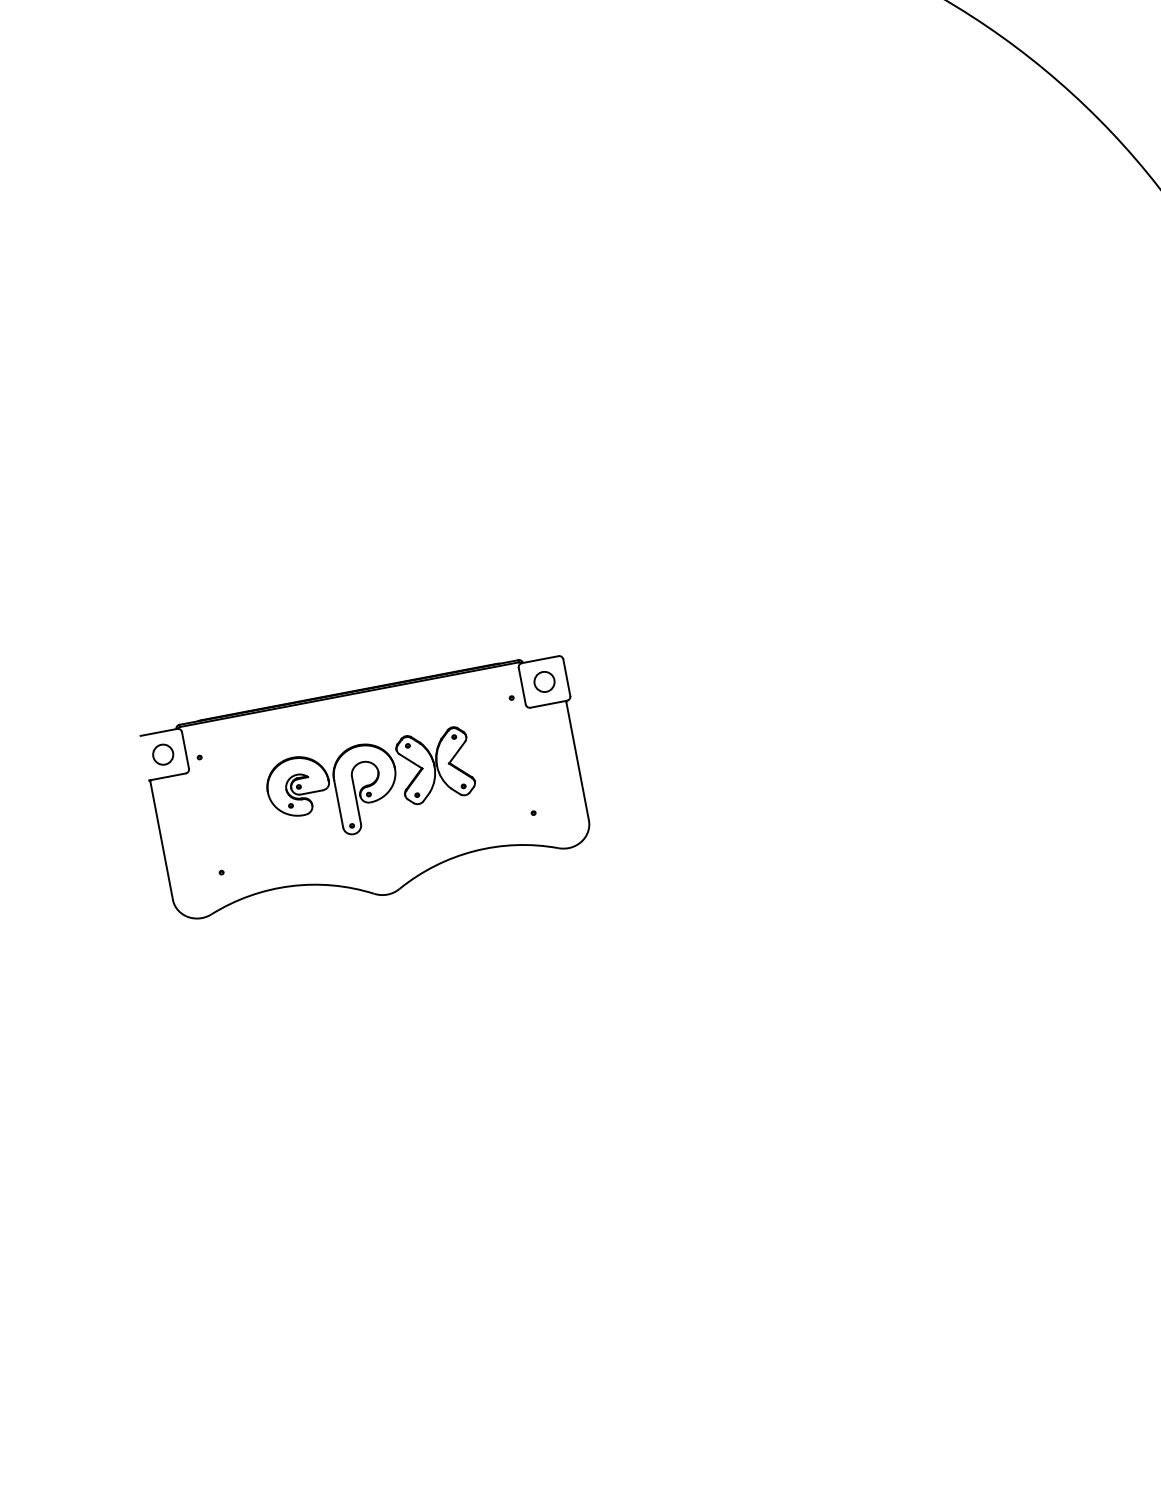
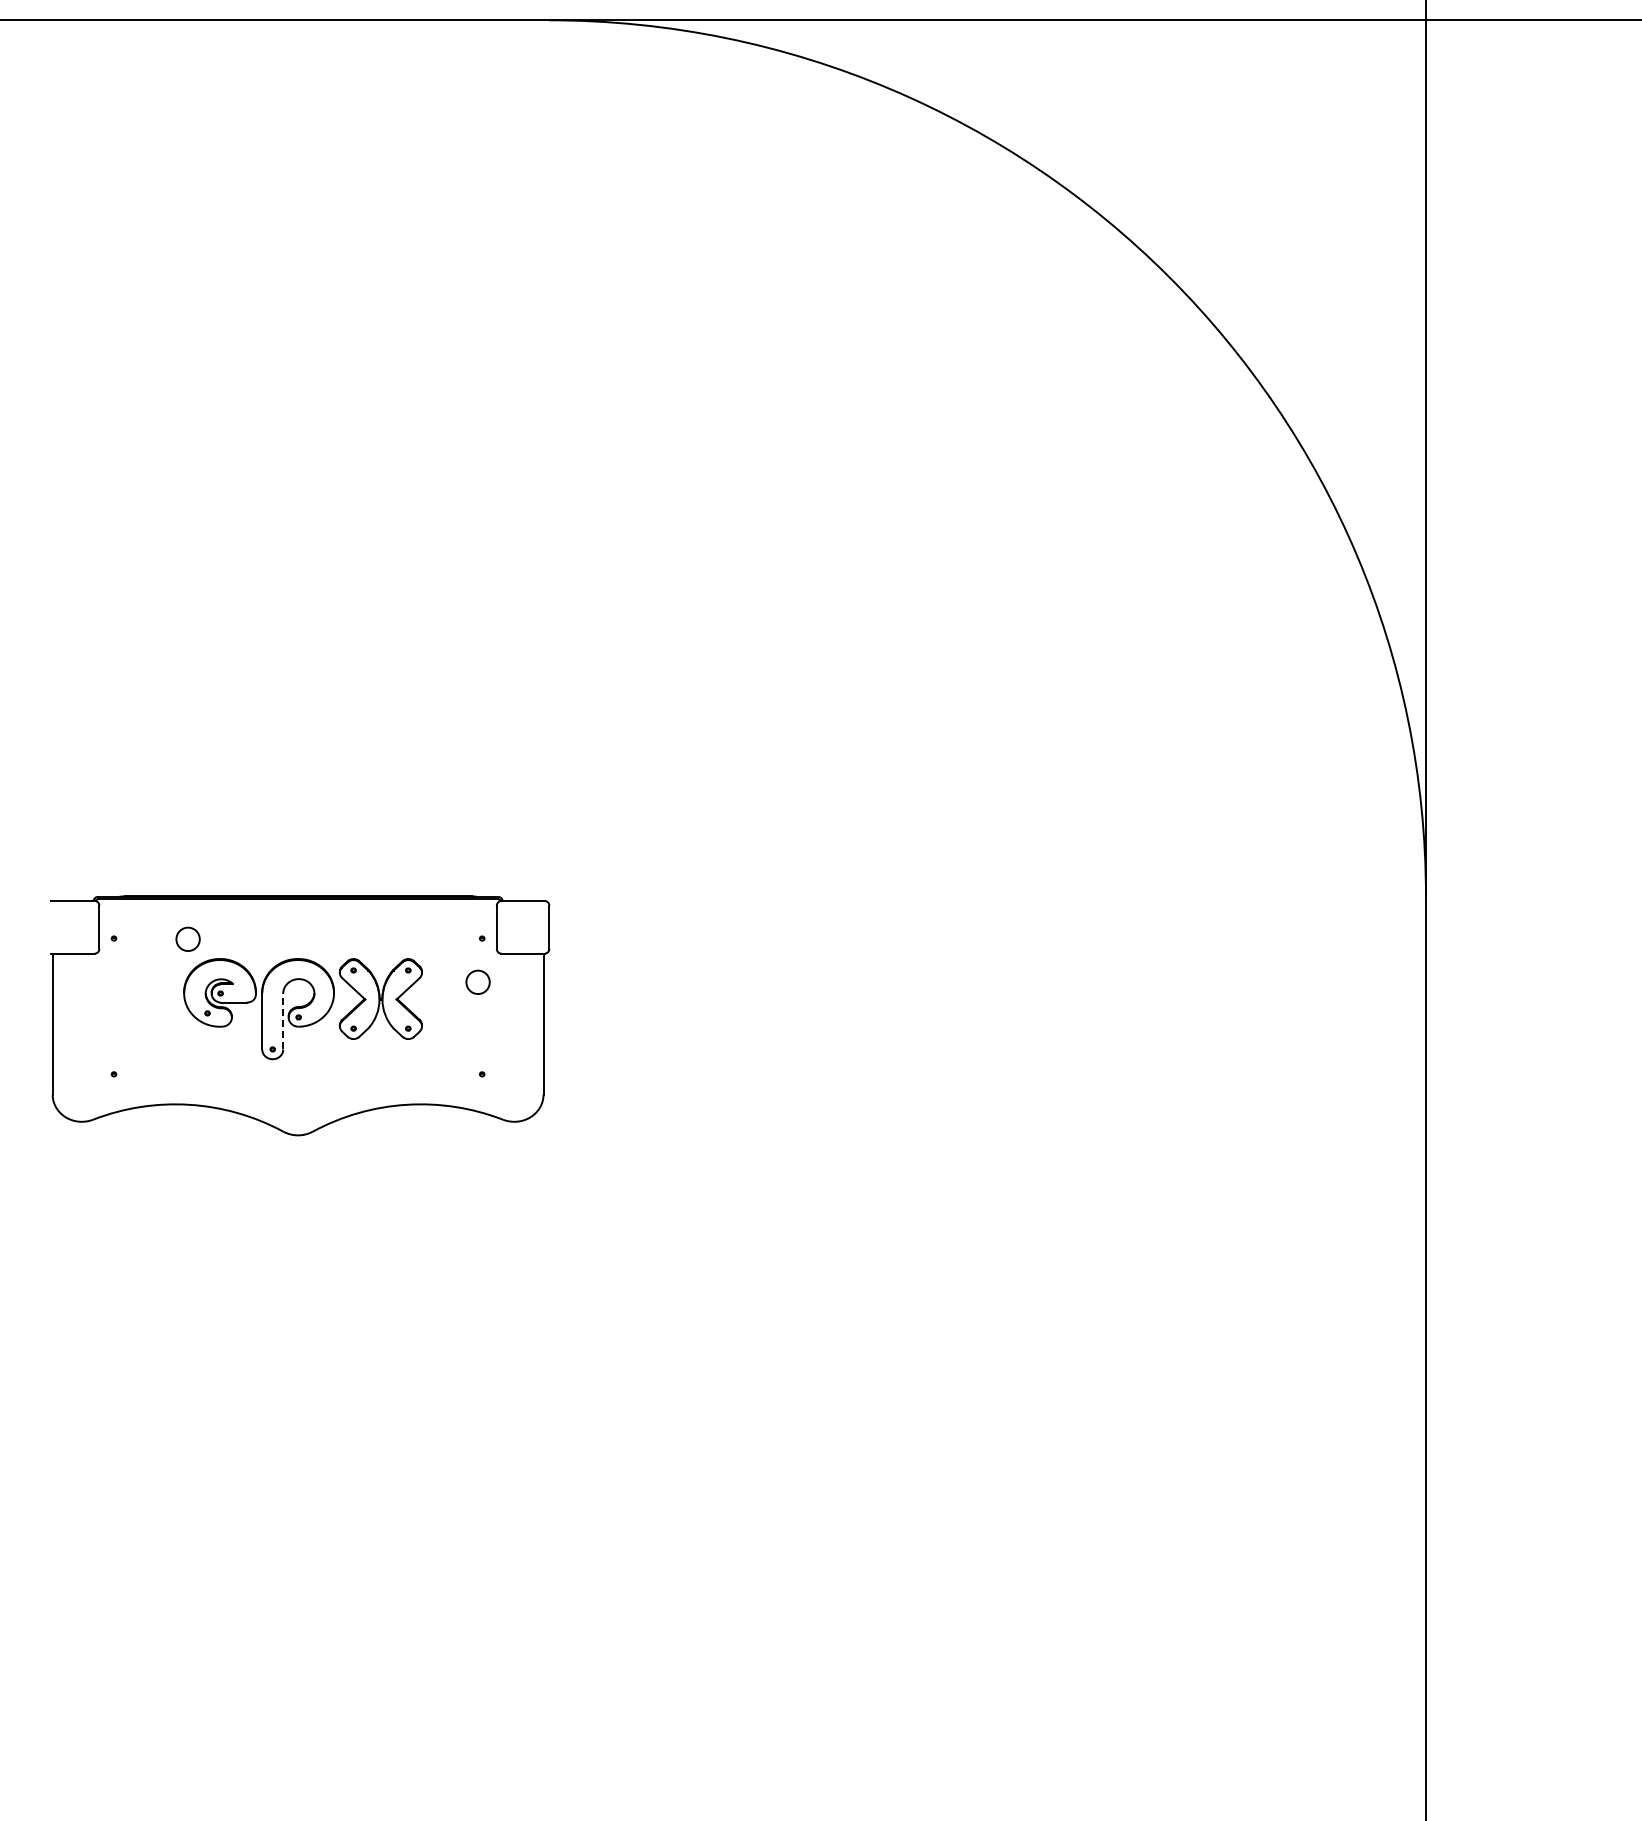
circle: (543, 681) -> (477, 981), moved
circle: (162, 754) -> (187, 938), moved
line: (356, 799) -> (283, 1020), solid -> dashed

